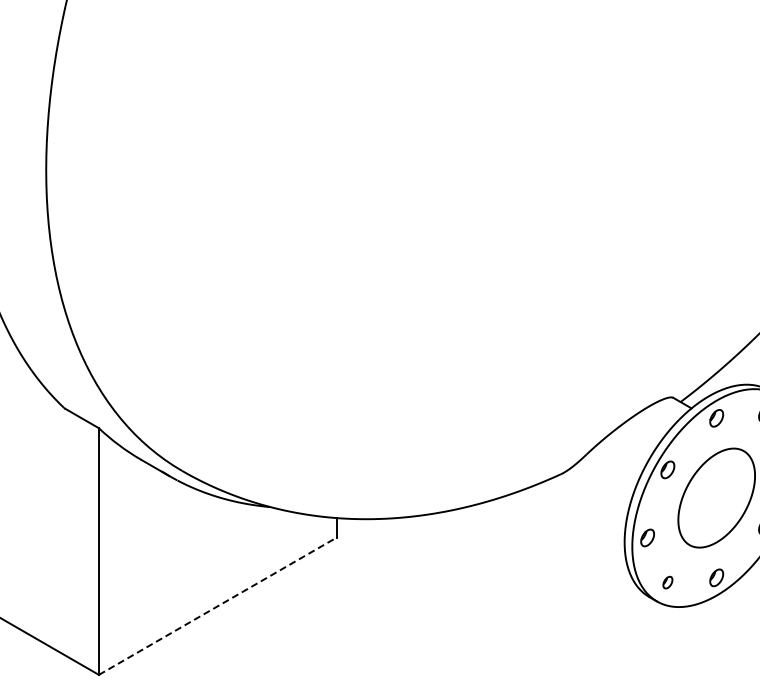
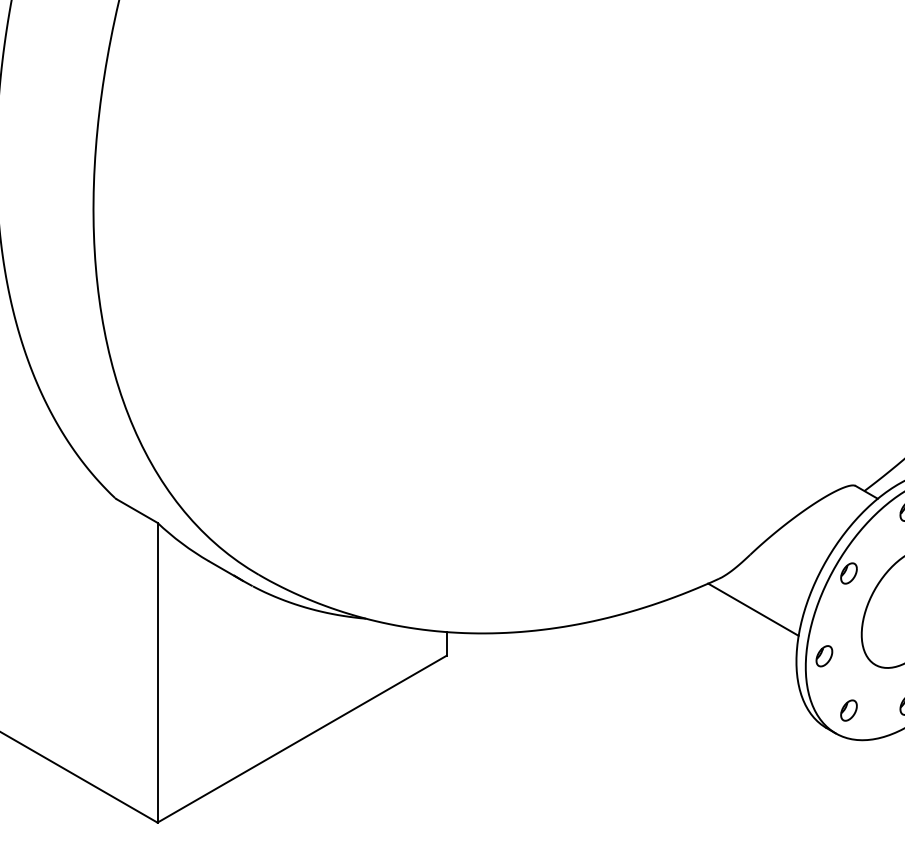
line: (588, 499) -> (752, 609), added
part: (667, 582) -> (848, 710), size x1.43
line: (218, 605) -> (302, 738), dashed -> solid

